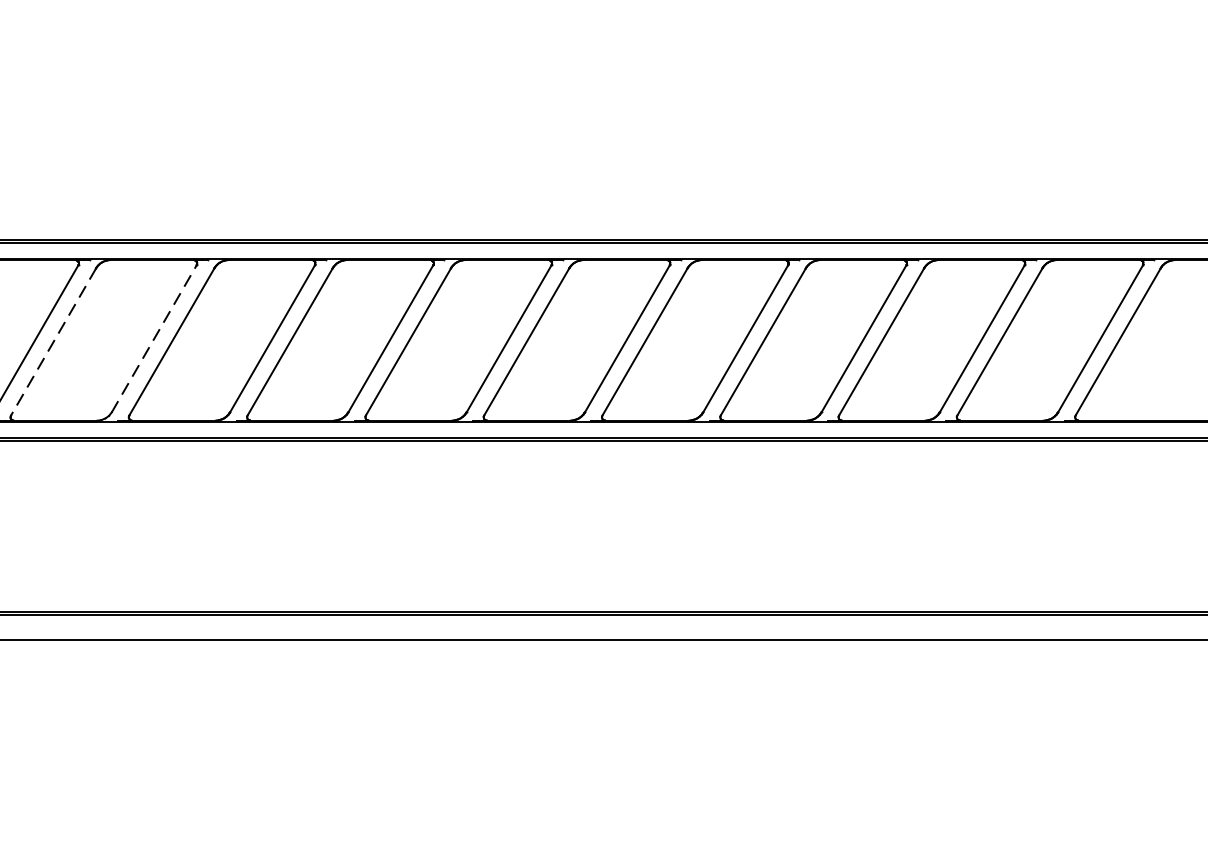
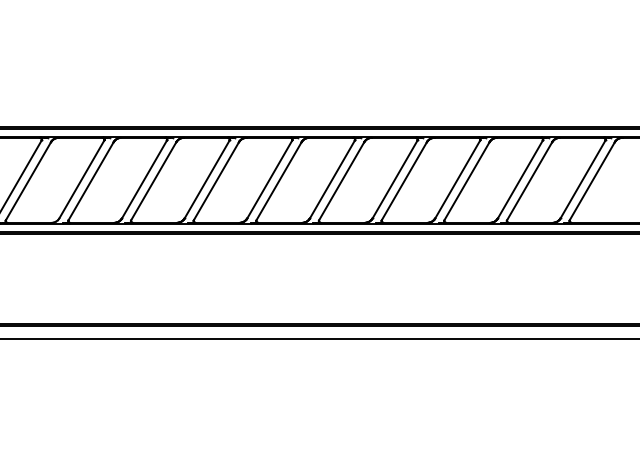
line: (155, 338) -> (82, 179), dashed -> solid
line: (53, 342) -> (28, 181), dashed -> solid

